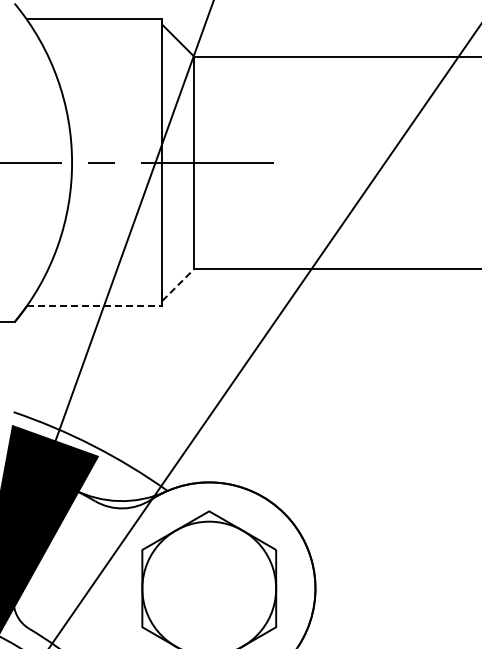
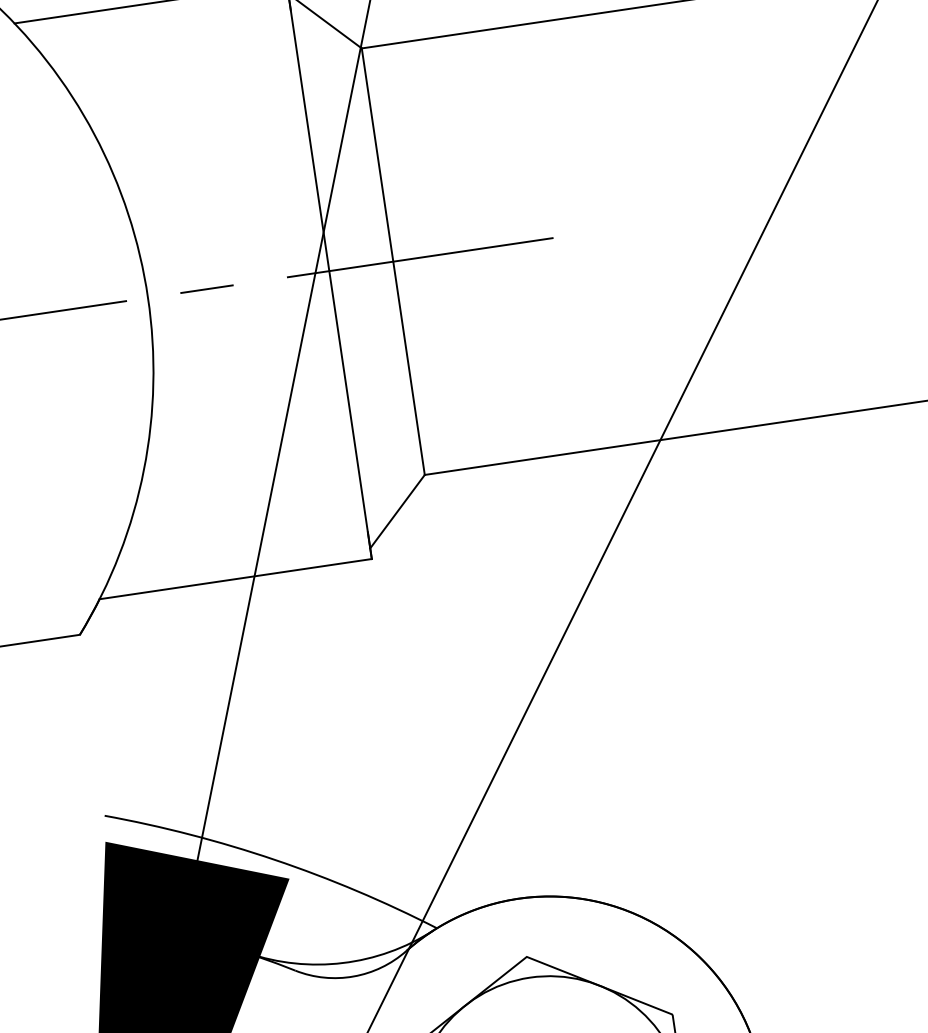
line: (178, 285) -> (398, 512), dashed -> solid
line: (94, 306) -> (235, 579), dashed -> solid

